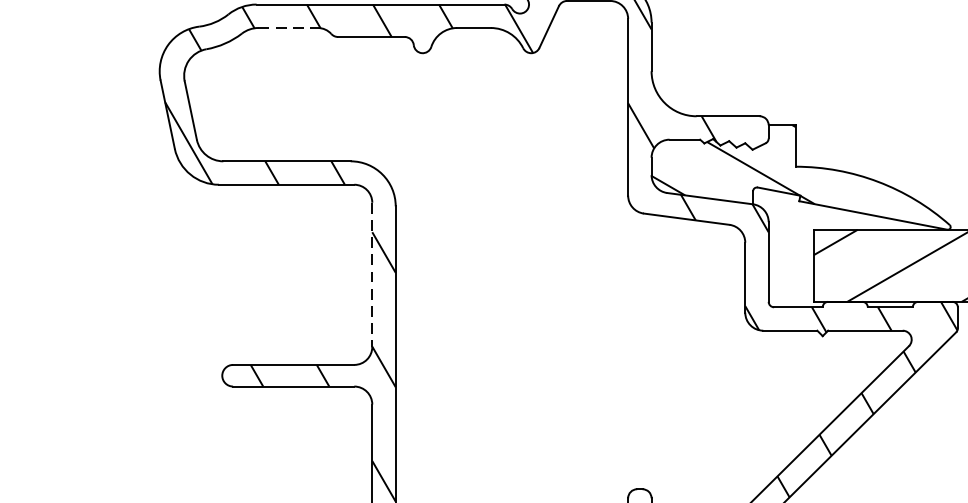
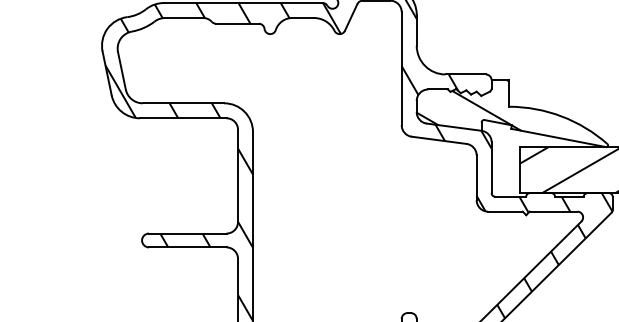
line: (288, 28) -> (184, 18), dashed -> solid
line: (373, 275) -> (238, 176), dashed -> solid

